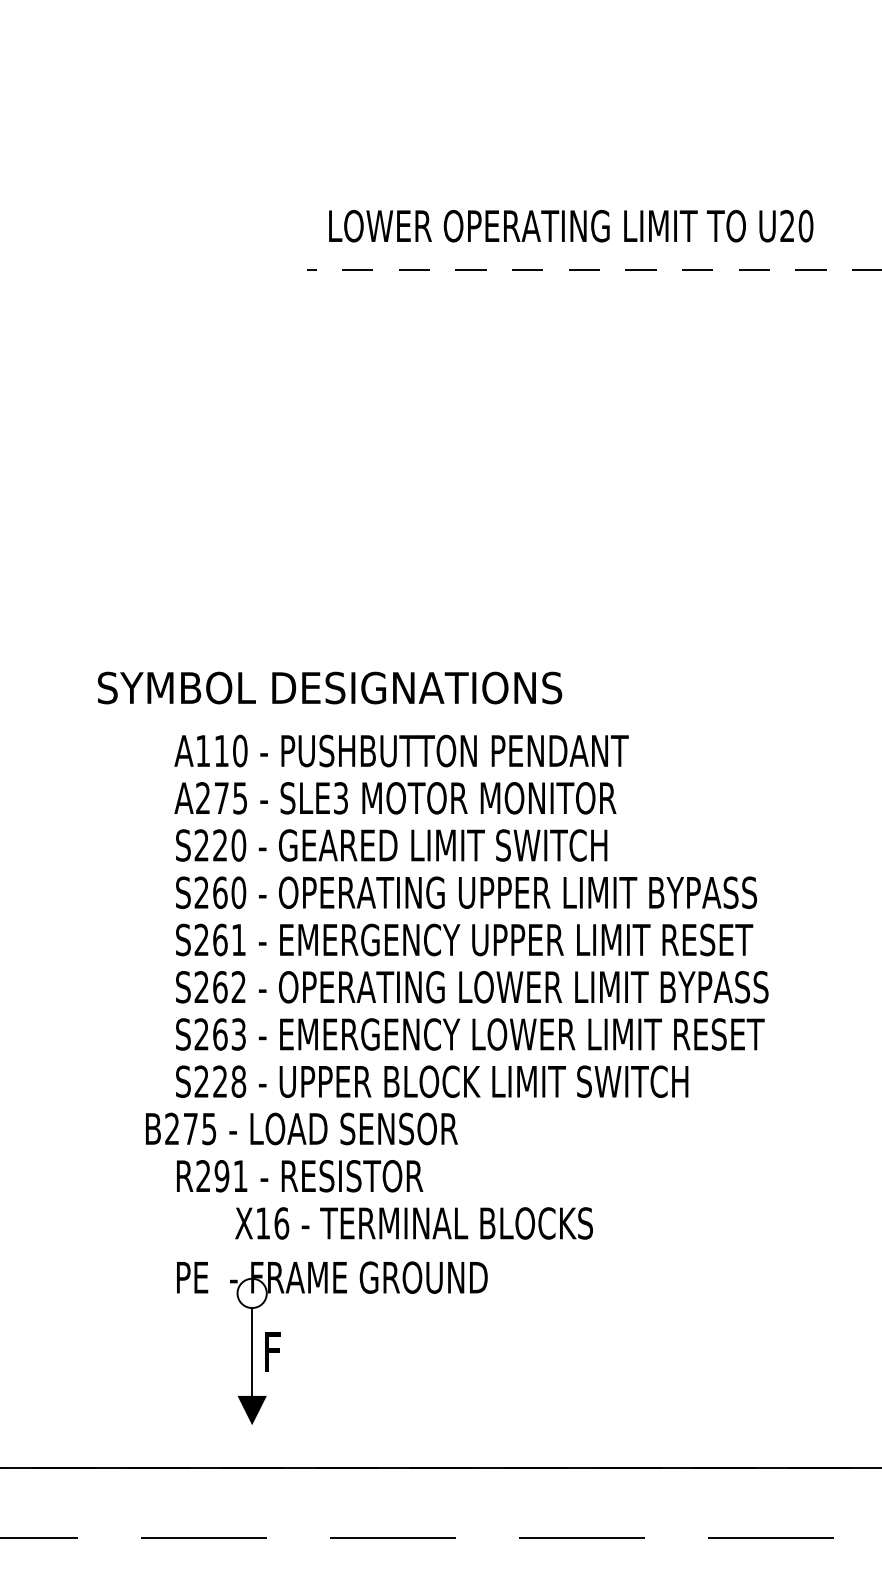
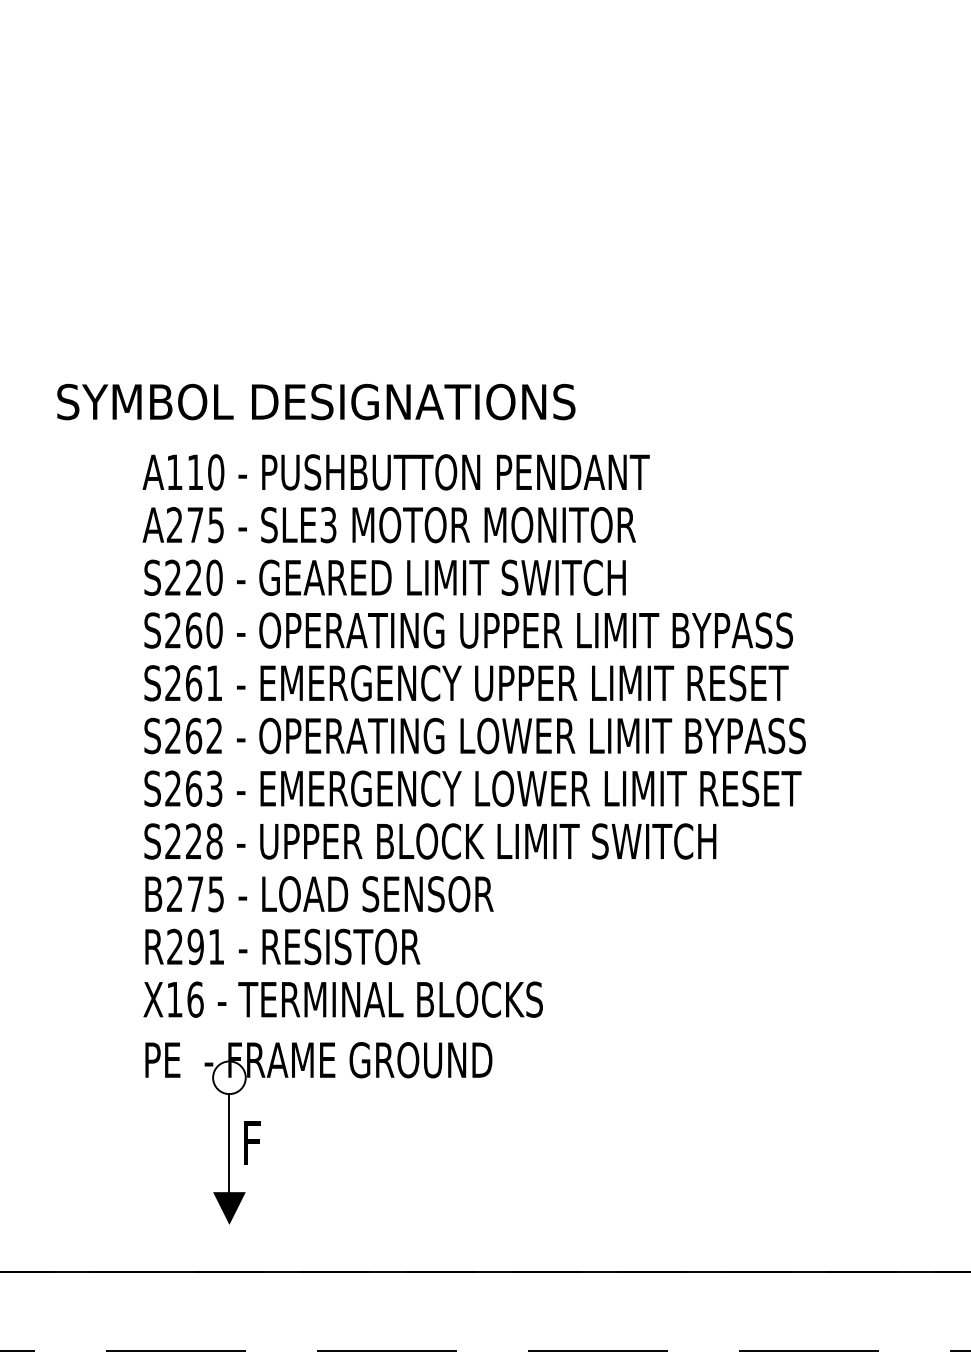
text: (301, 1128) -> (319, 893), moved
text: (413, 1223) -> (342, 999), moved

